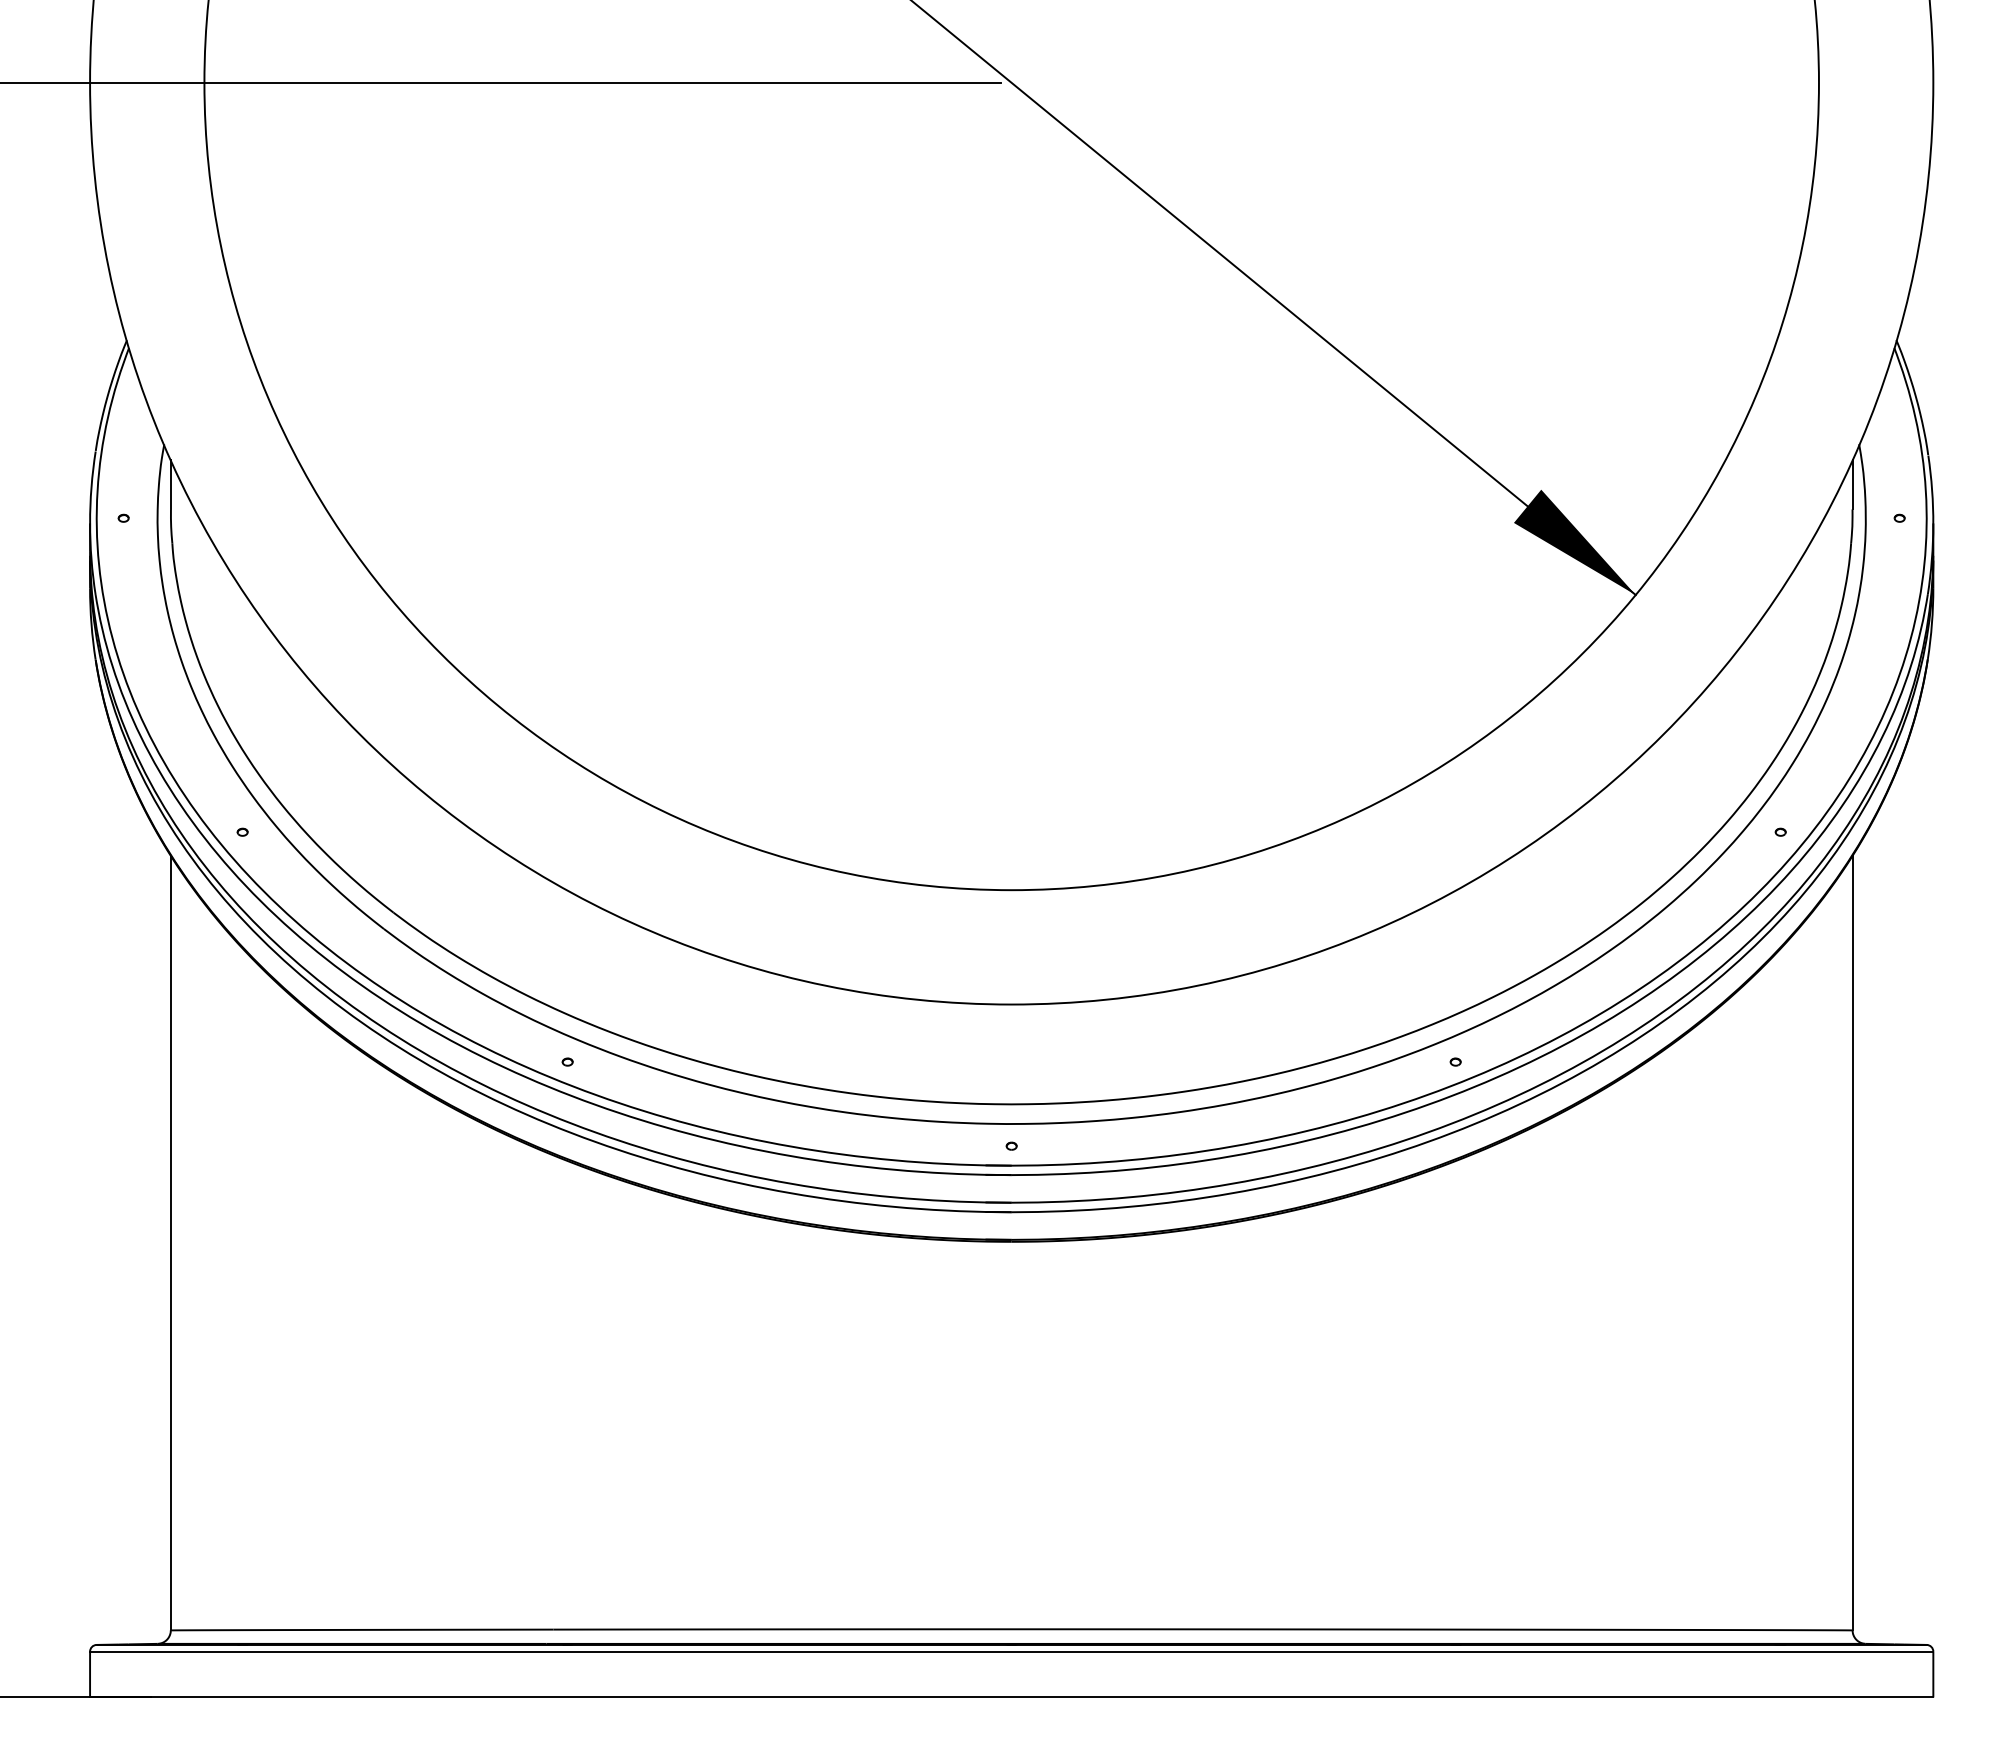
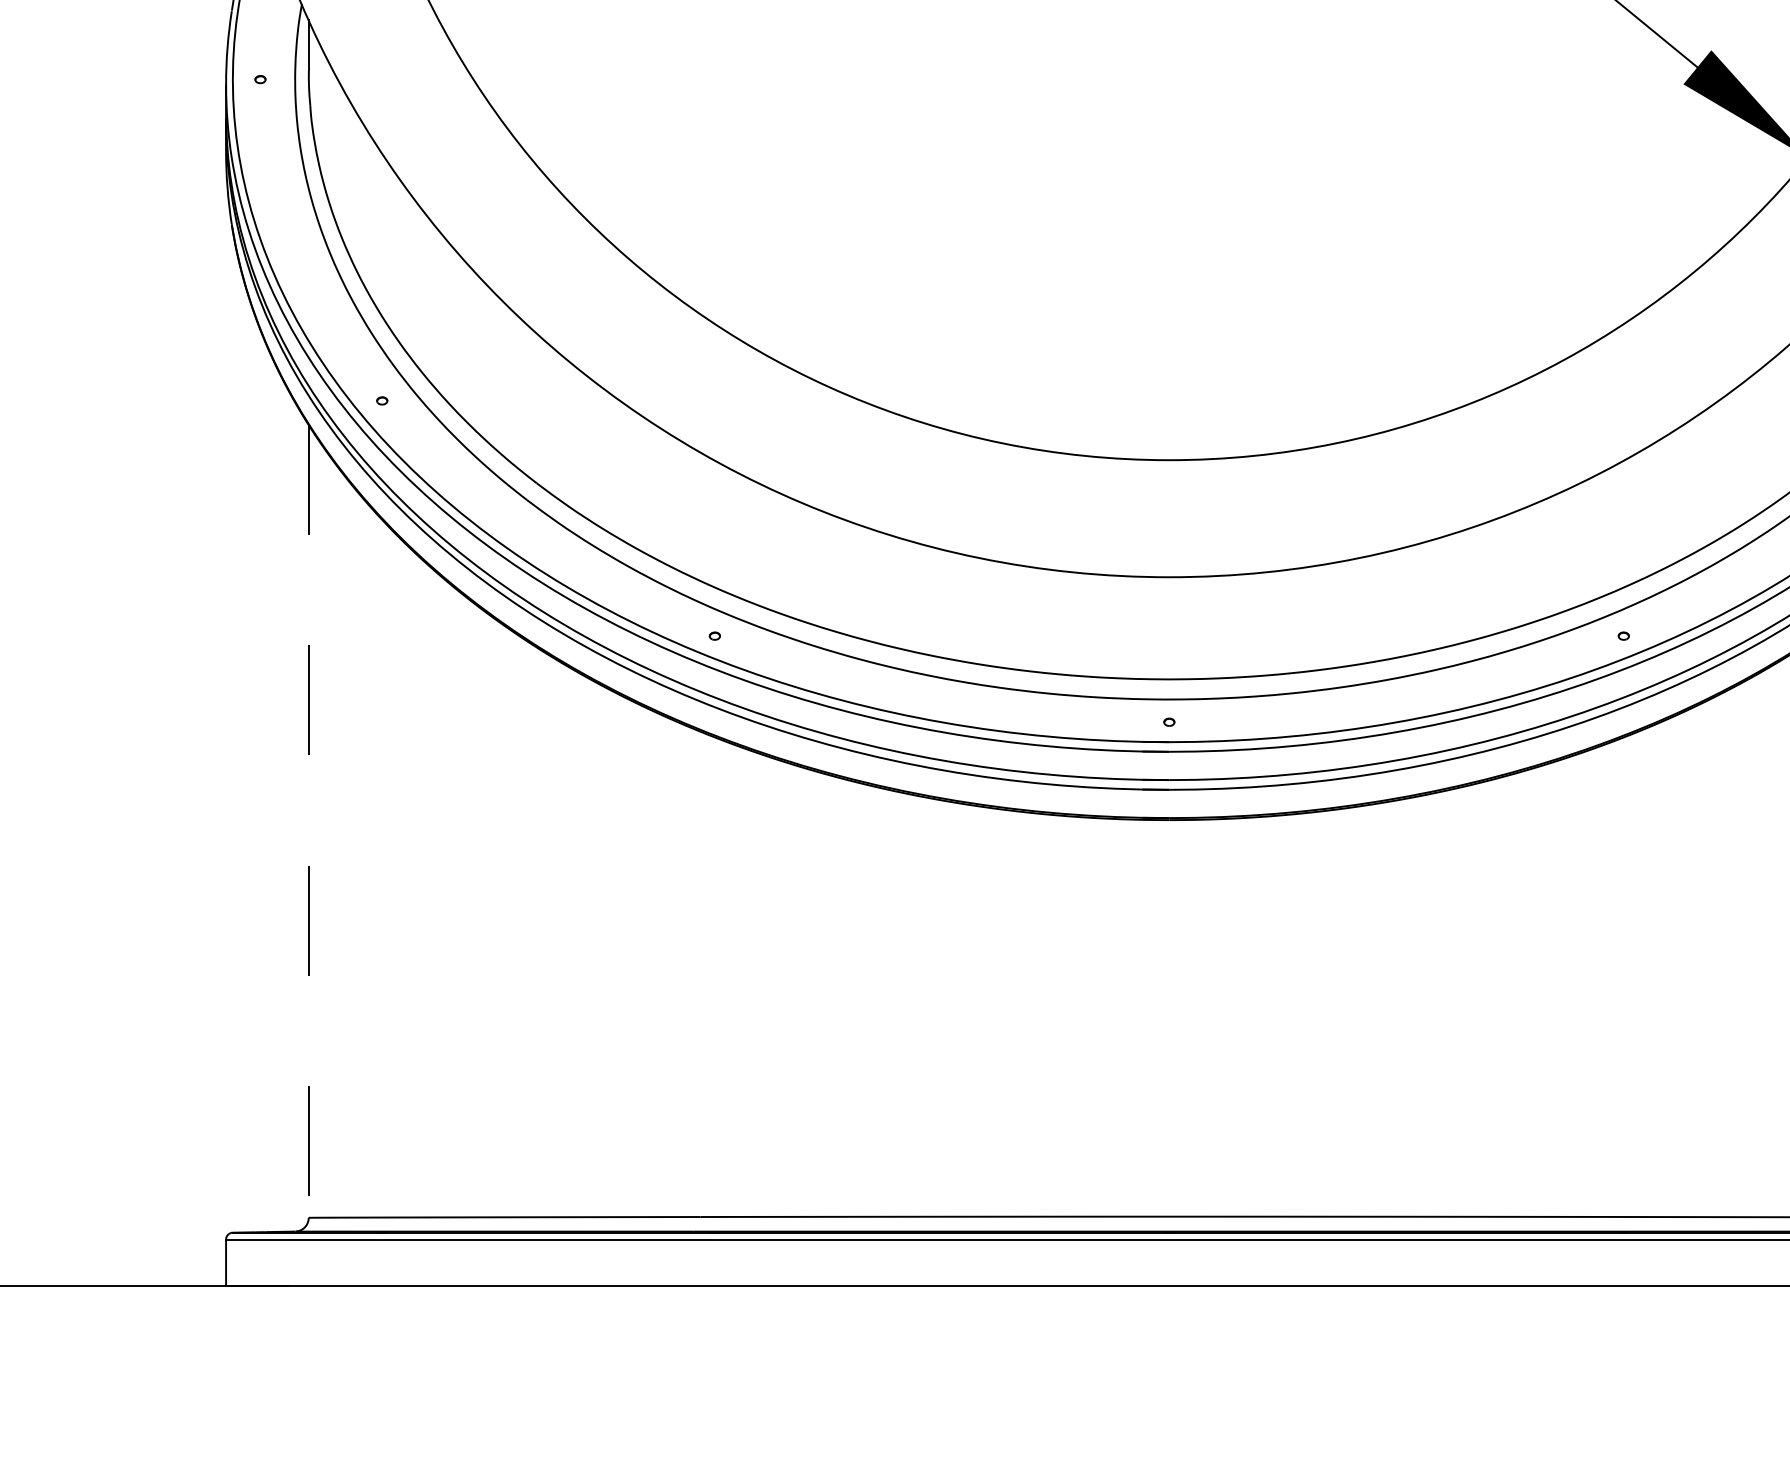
line: (170, 1243) -> (308, 821), solid -> dashed

